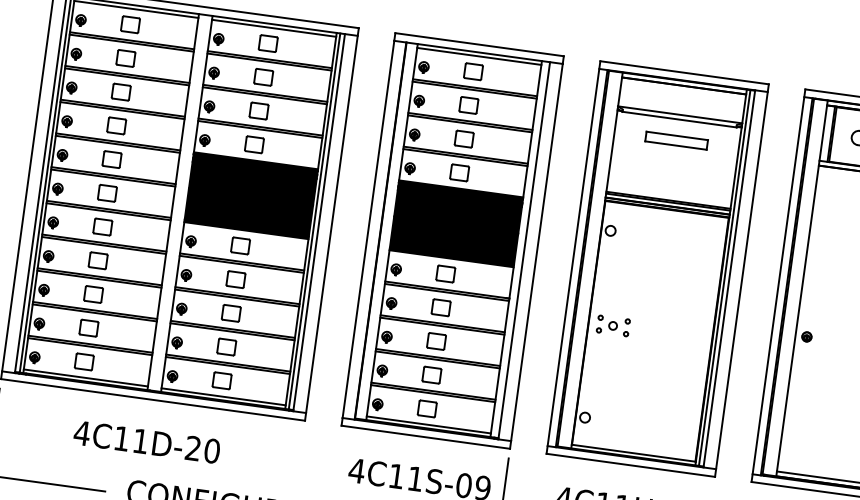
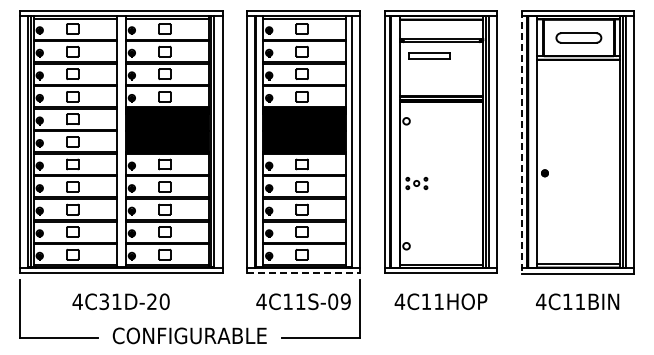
part: (676, 139) -> (429, 55), moved
line: (778, 286) -> (521, 142), solid -> dashed
line: (426, 437) -> (304, 273), solid -> dashed
text: (120, 438) -> (103, 301), 4C11D-20 -> 4C31D-20

